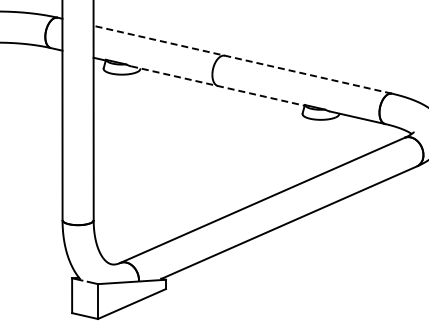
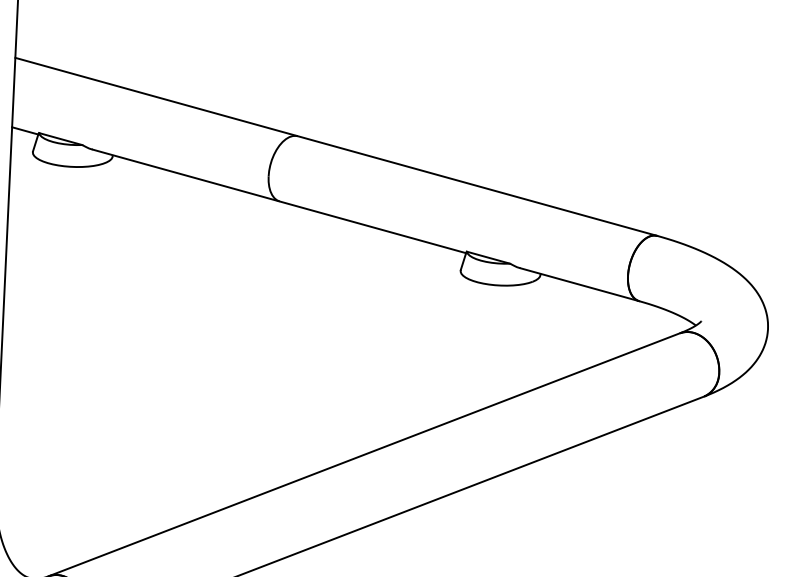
line: (242, 59) -> (335, 146), dashed -> solid
line: (217, 86) -> (278, 202), dashed -> solid

